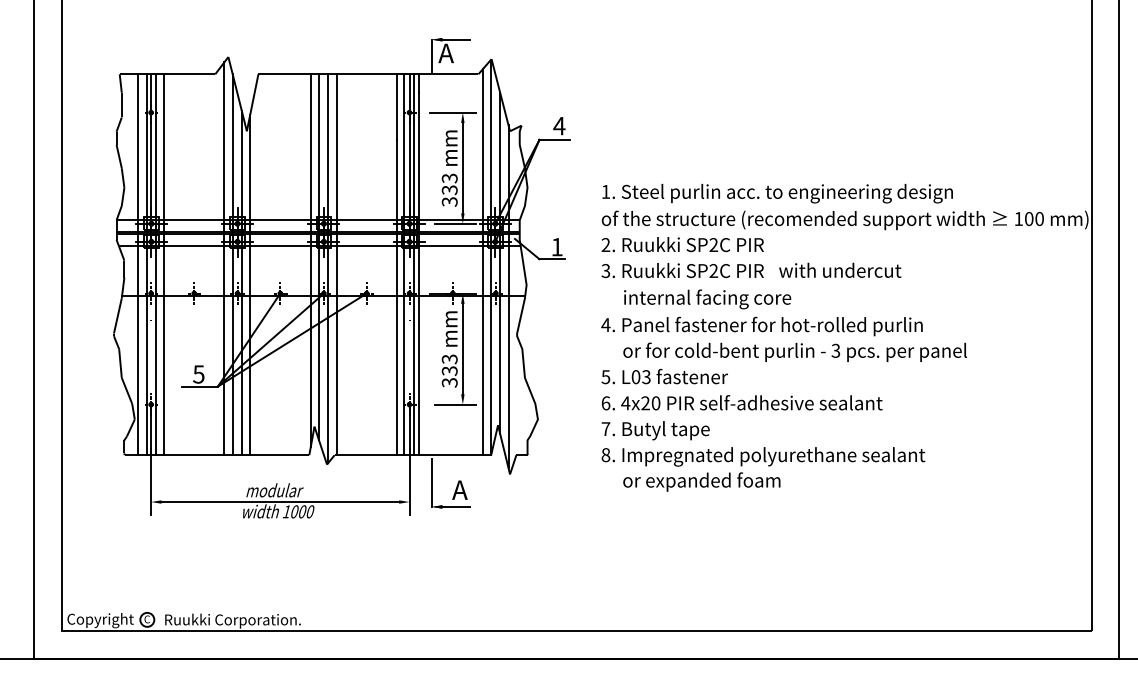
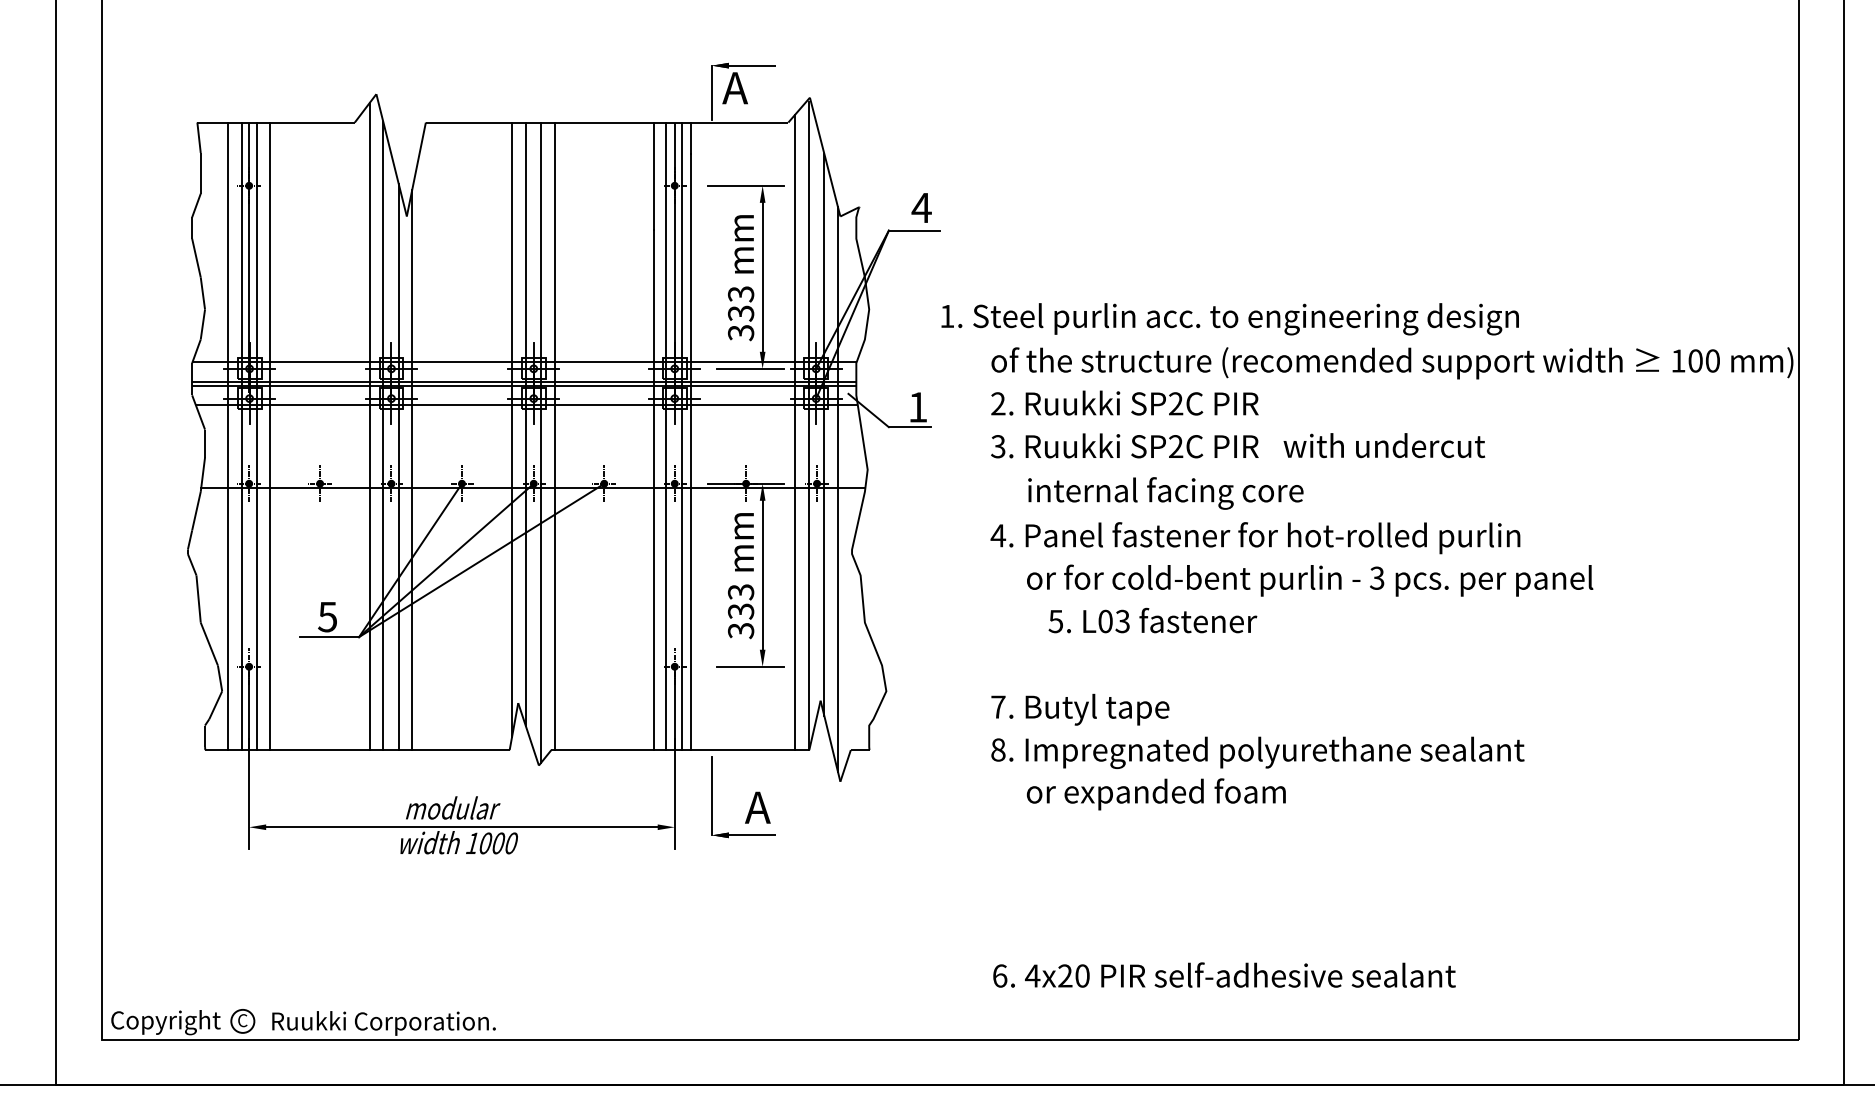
text: (777, 193) -> (1229, 318), moved
text: (664, 376) -> (1152, 620), moved
text: (741, 402) -> (1223, 974), moved

